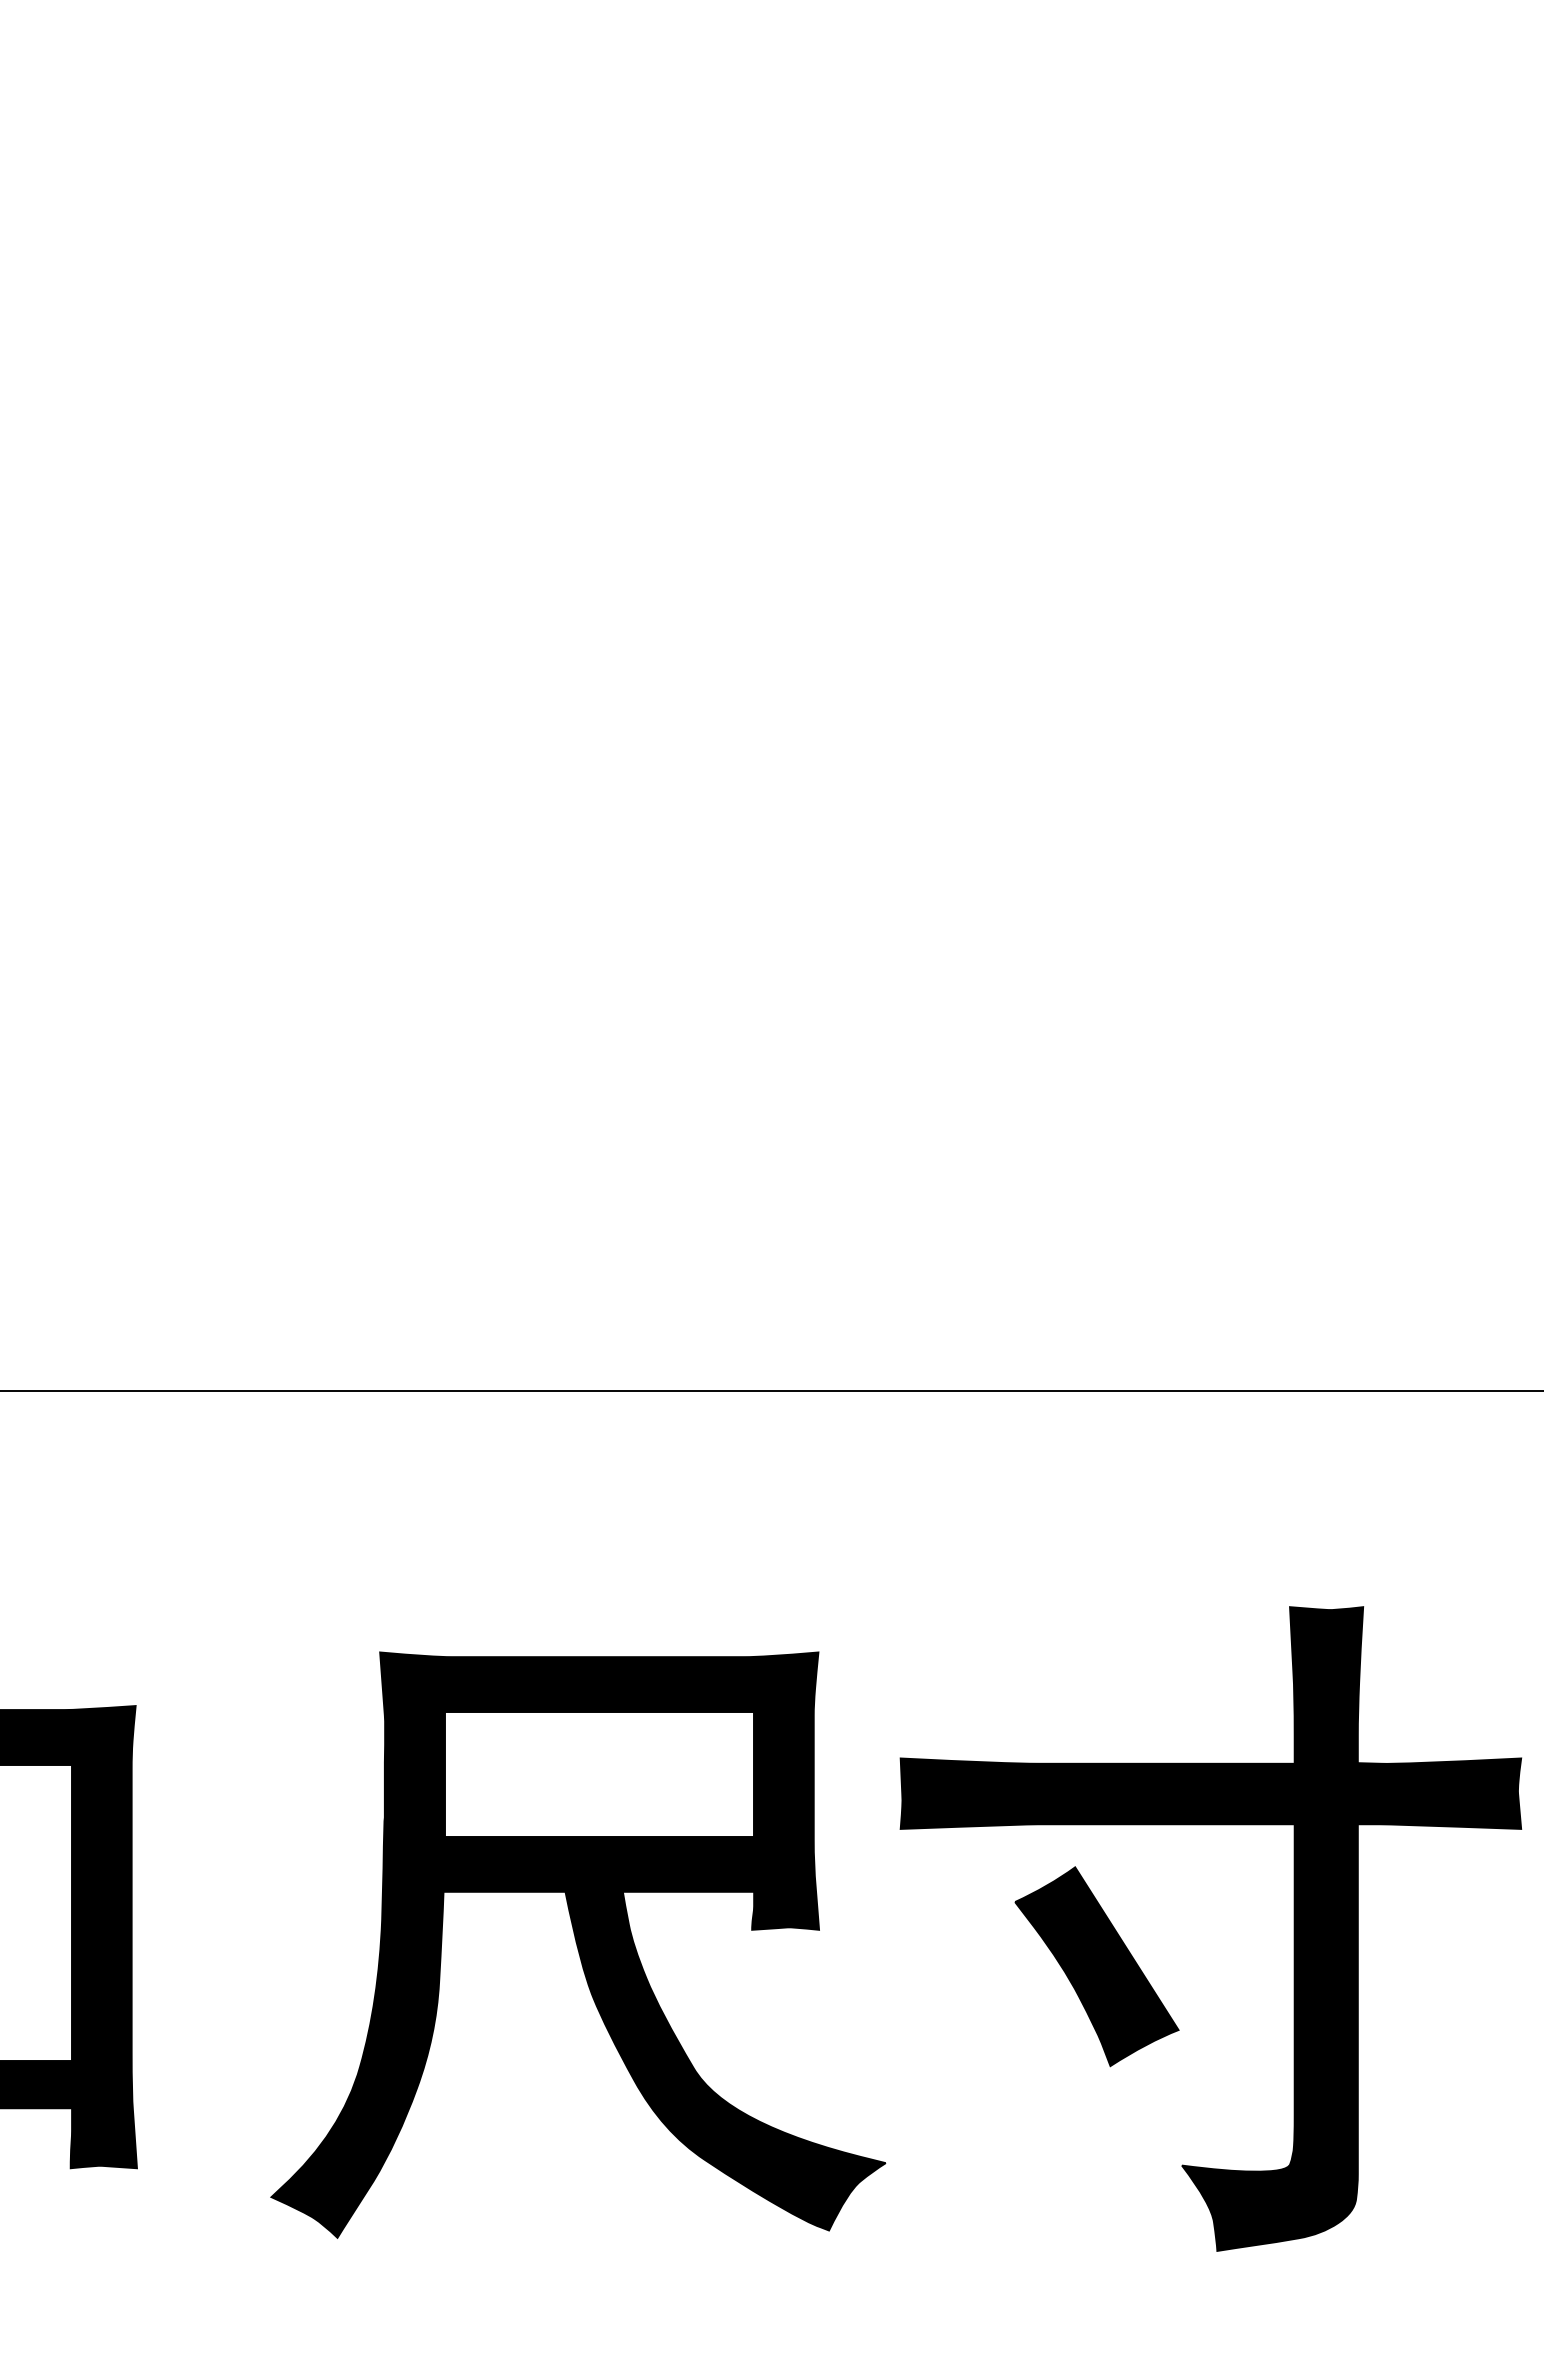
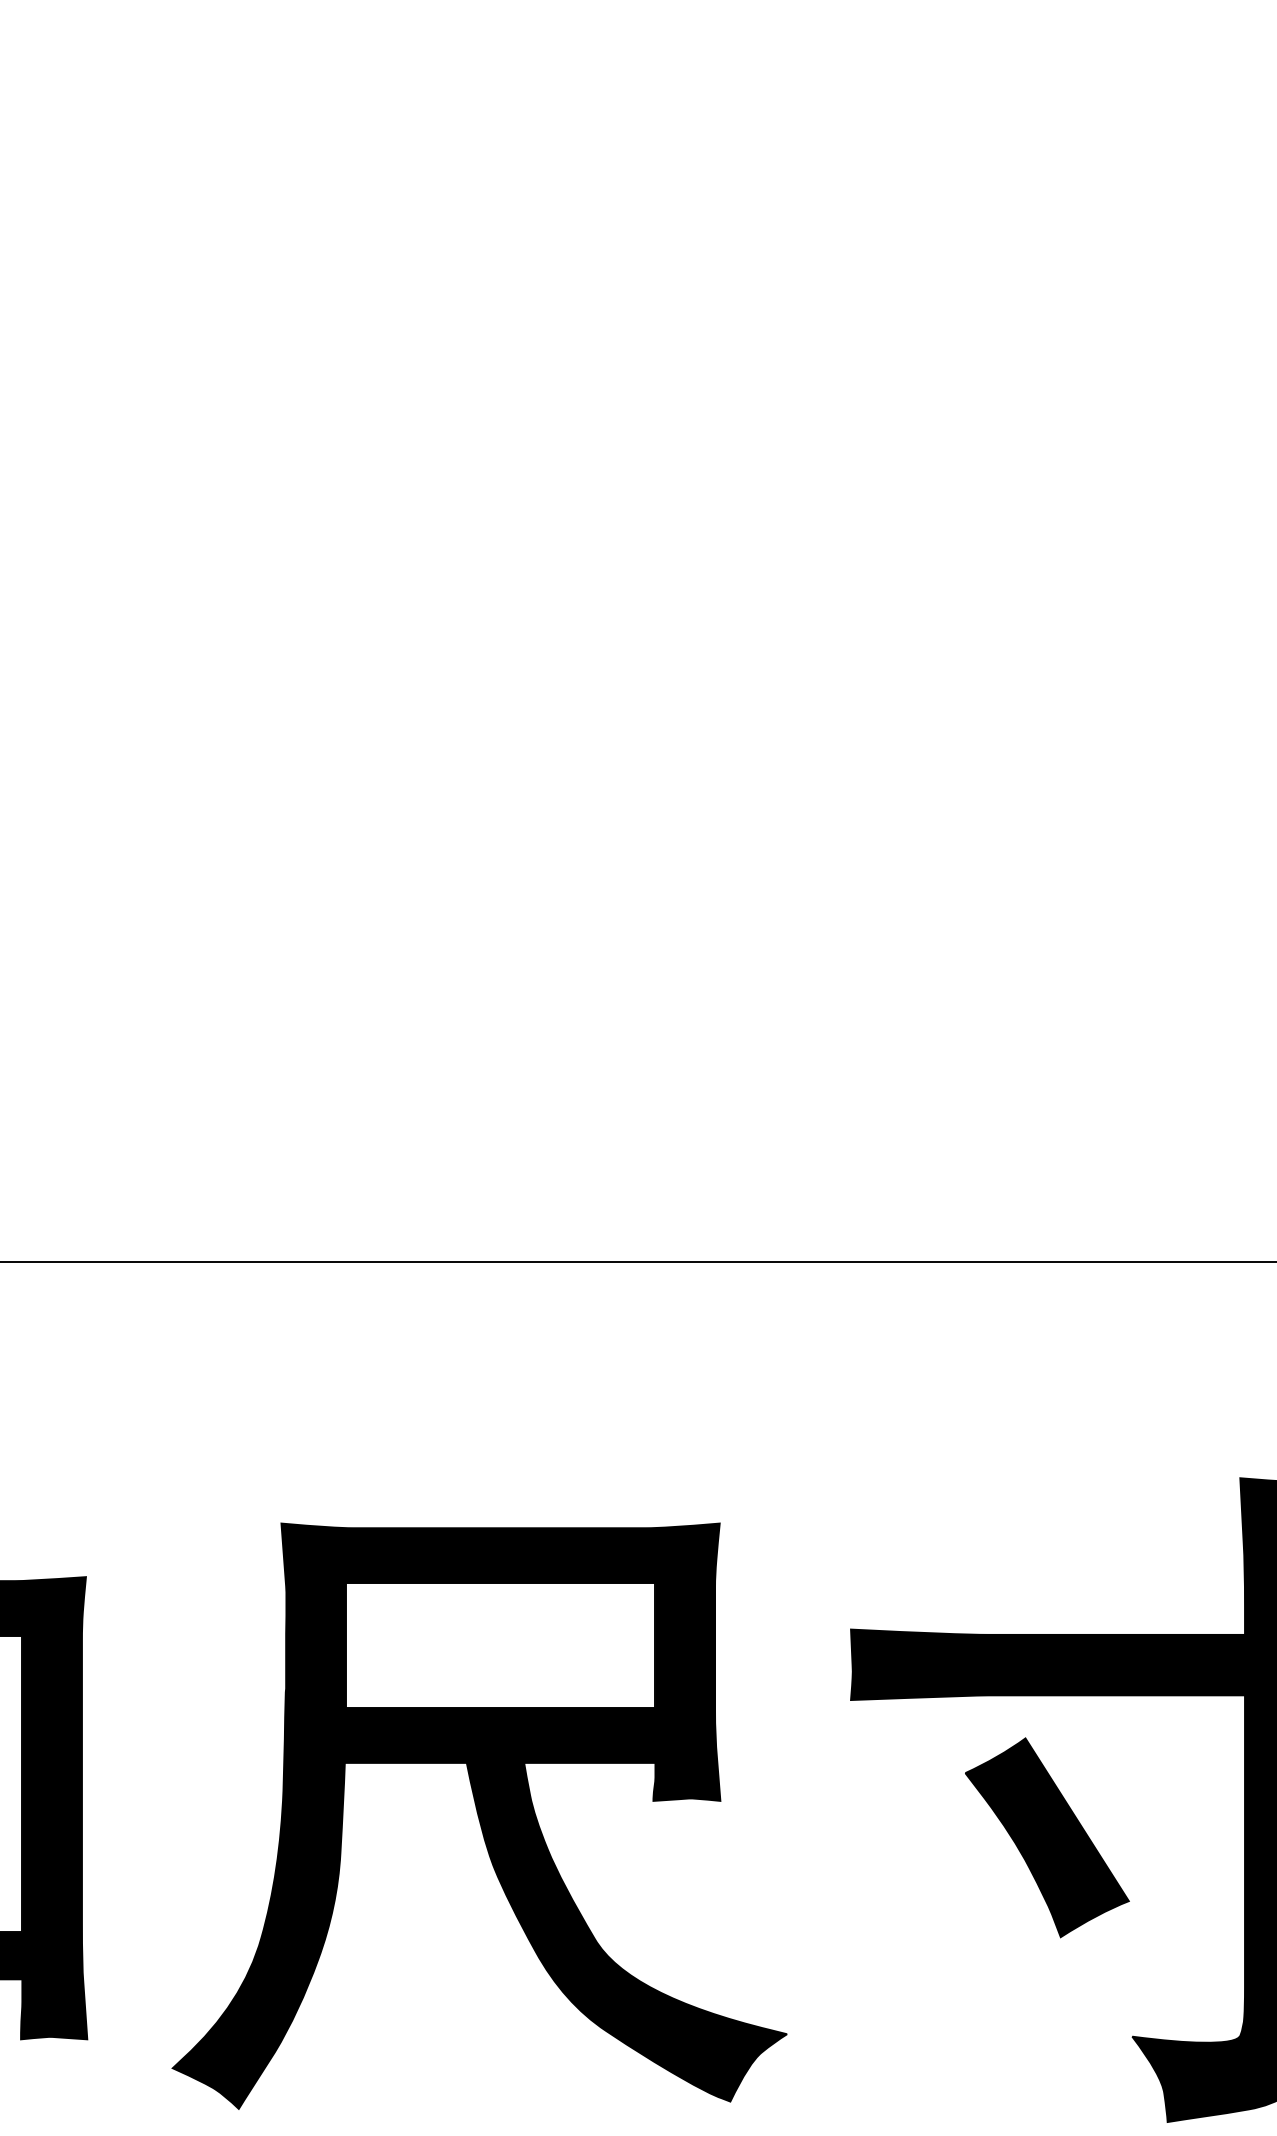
part: (578, 1944) -> (479, 1815), moved

